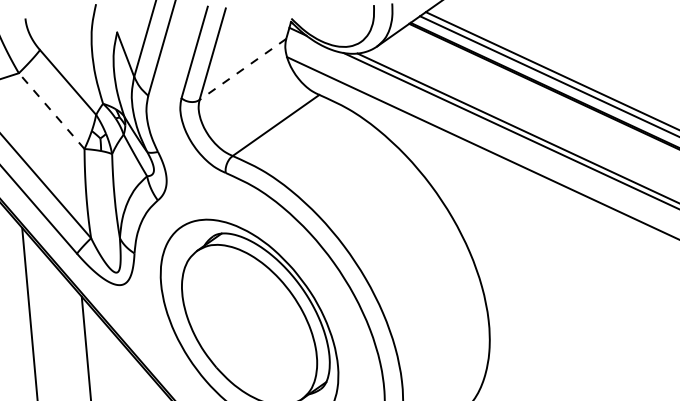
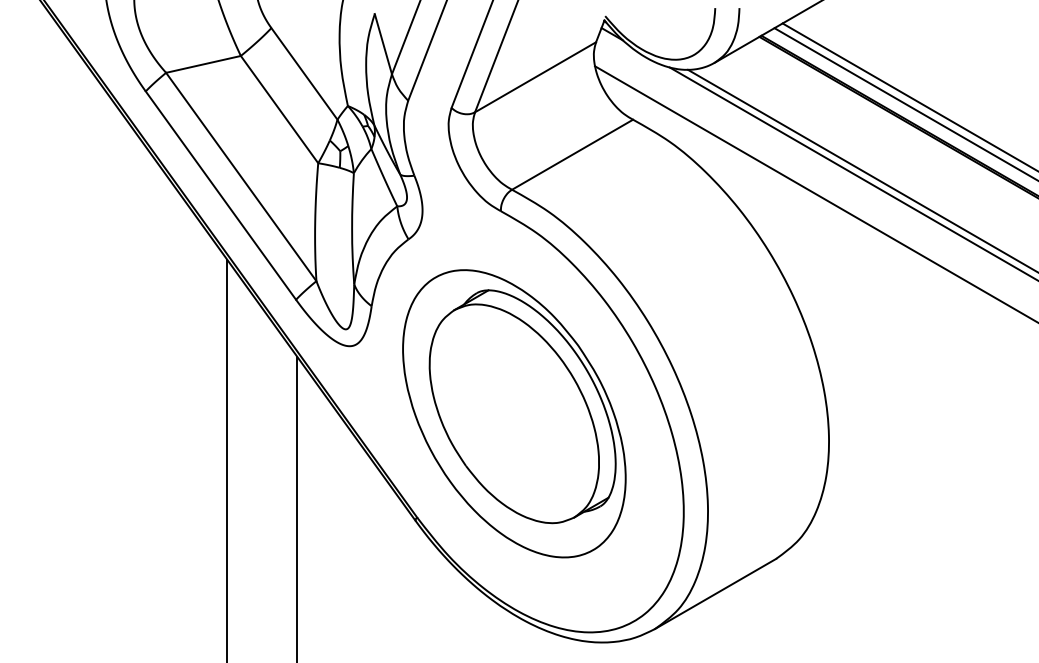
line: (242, 69) -> (535, 77), dashed -> solid
line: (51, 111) -> (279, 109), dashed -> solid

